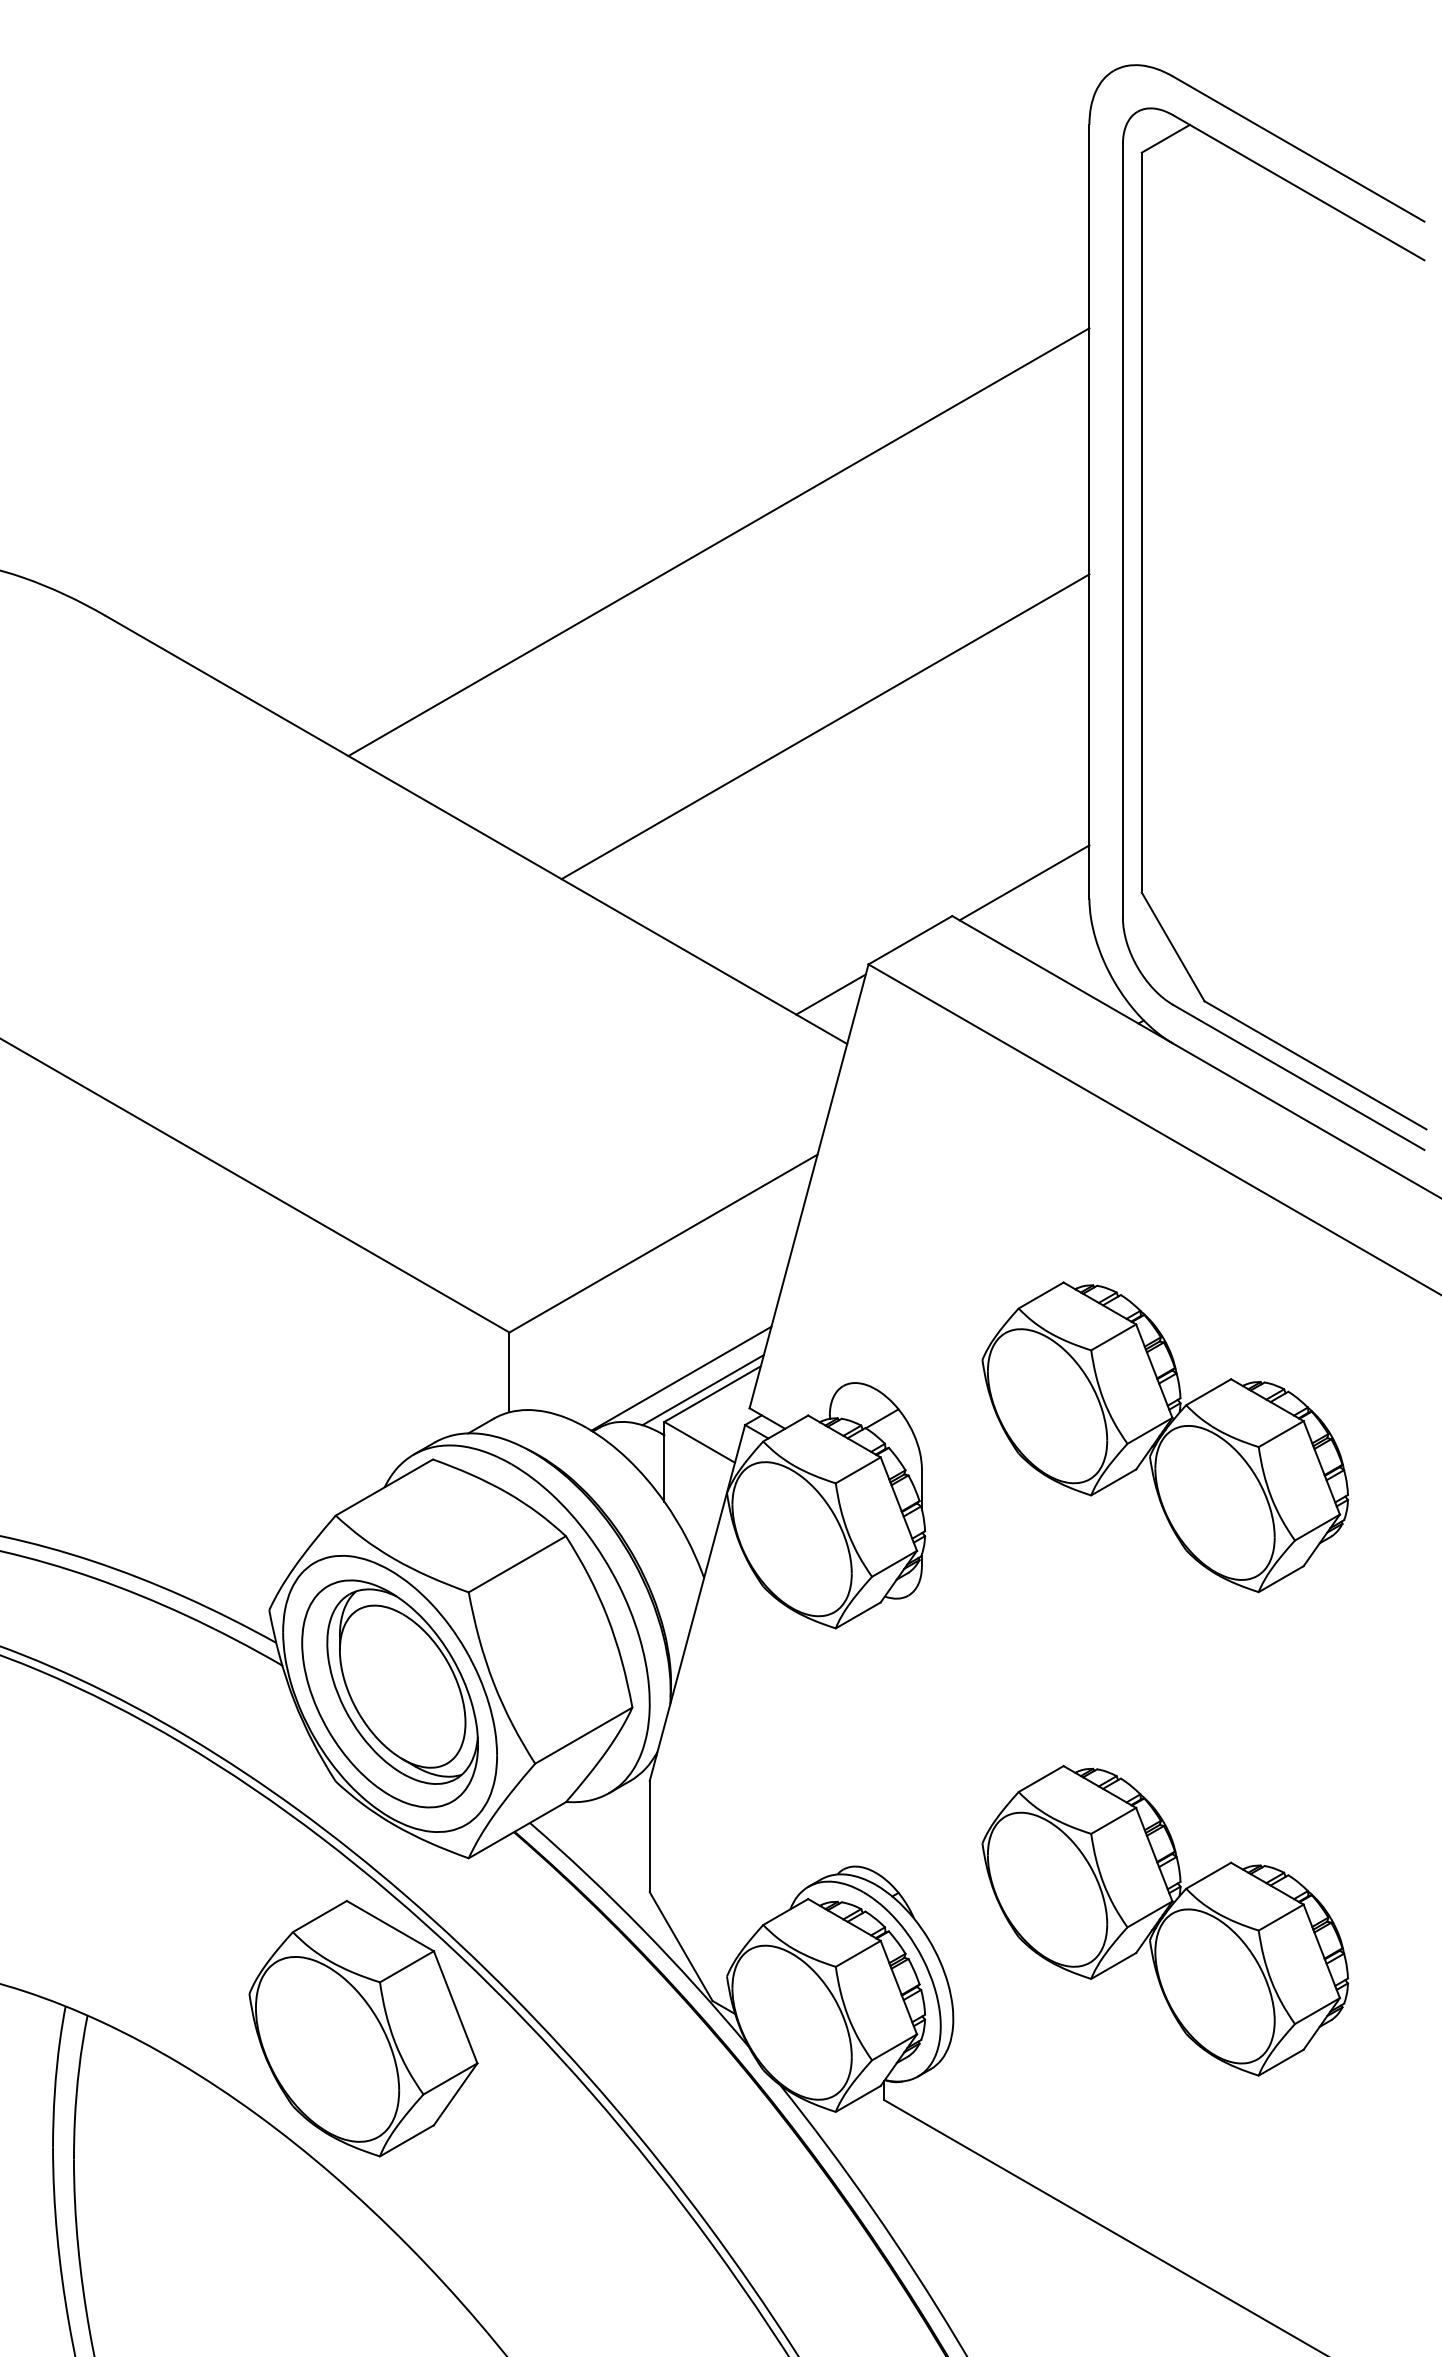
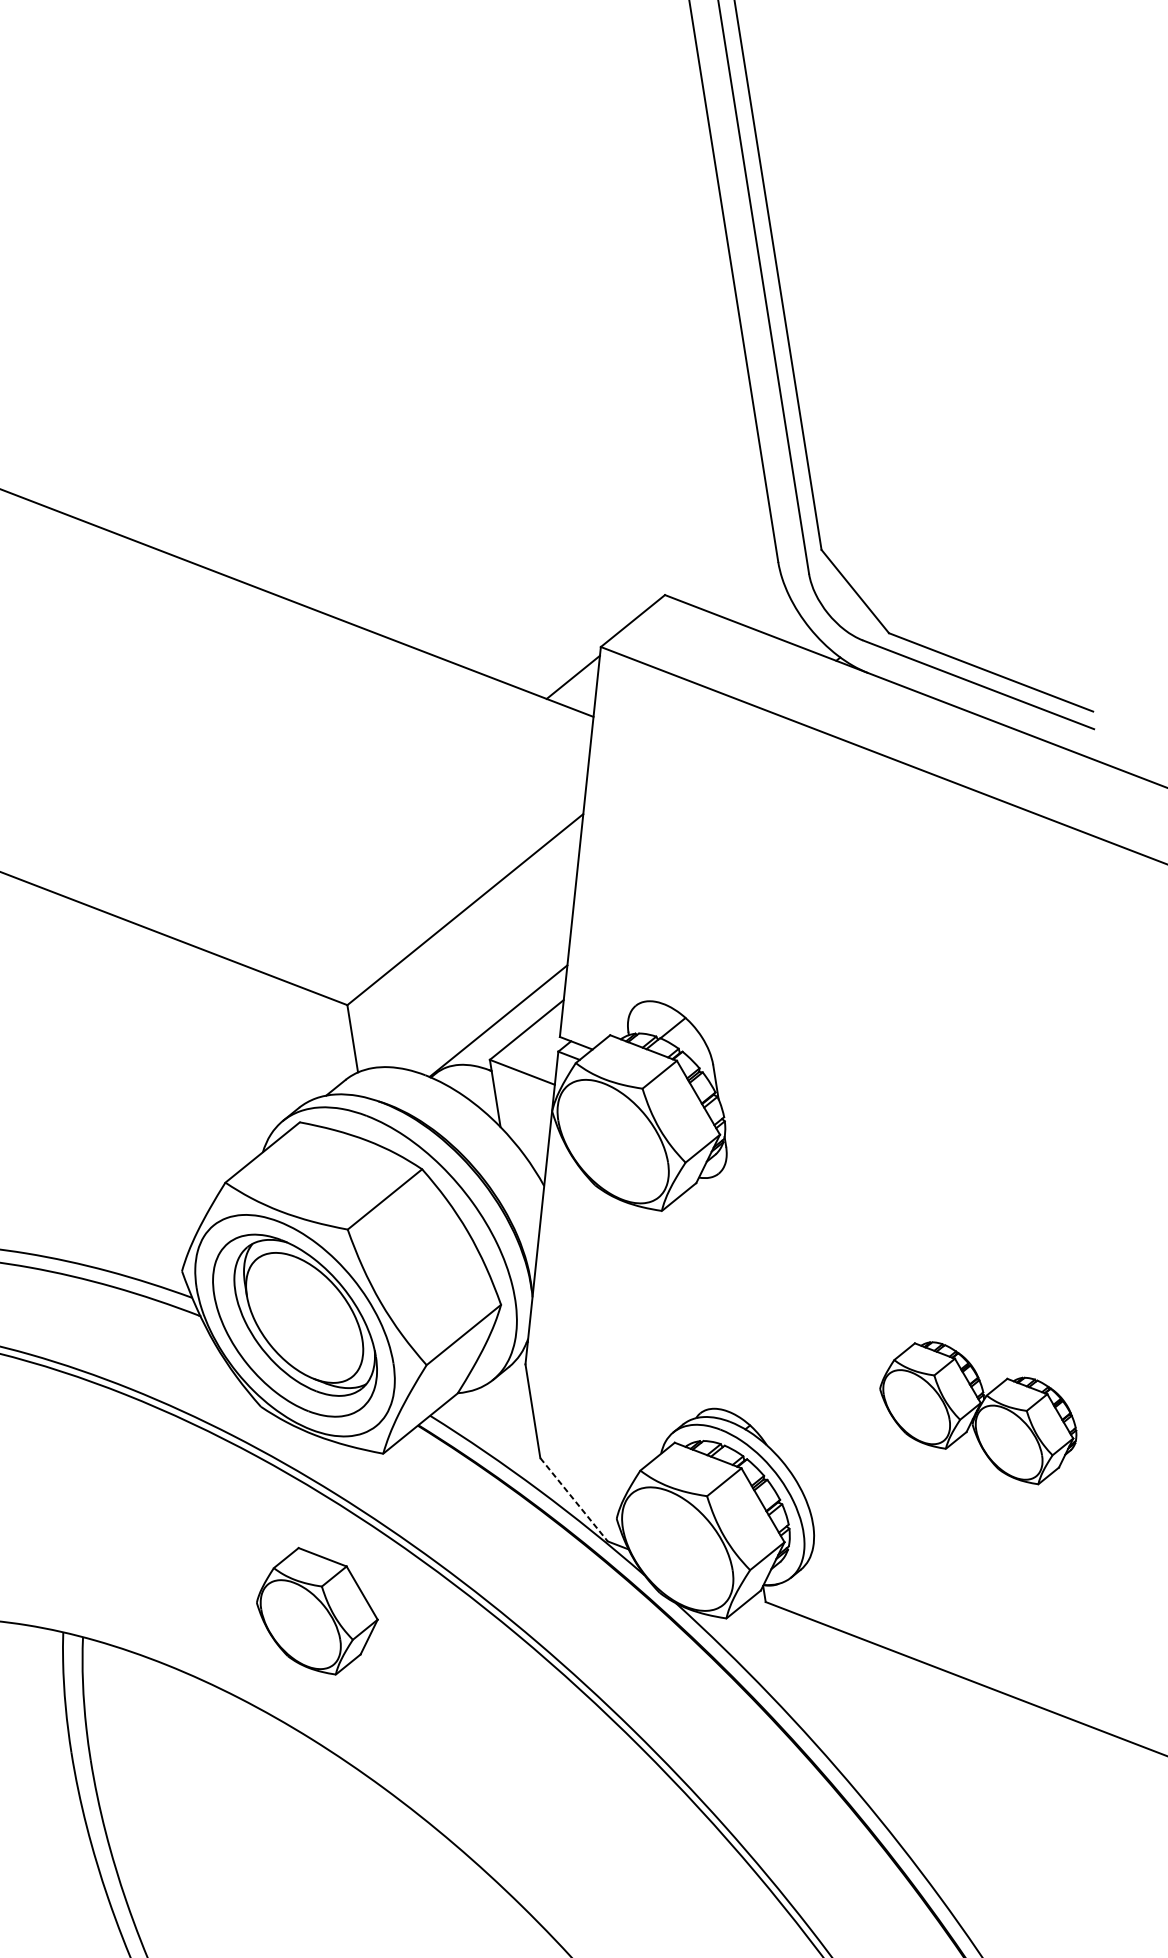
line: (718, 542) -> (418, 311), removed
line: (825, 726) -> (532, 452), removed
line: (1024, 882) -> (721, 557), removed
line: (702, 1390) -> (517, 1028), removed
part: (1165, 1437) -> (914, 1006), removed
part: (1165, 1920) -> (978, 1413), size x0.6
line: (681, 1946) -> (574, 1499), solid -> dashed
part: (363, 2028) -> (317, 1611), size x0.6

